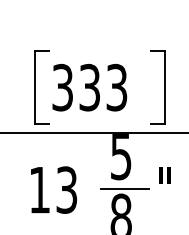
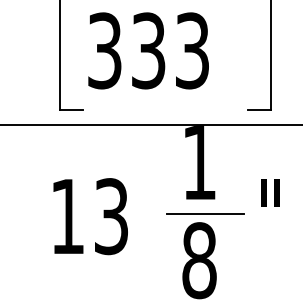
text: (121, 157) -> (199, 163), 5 -> 1

